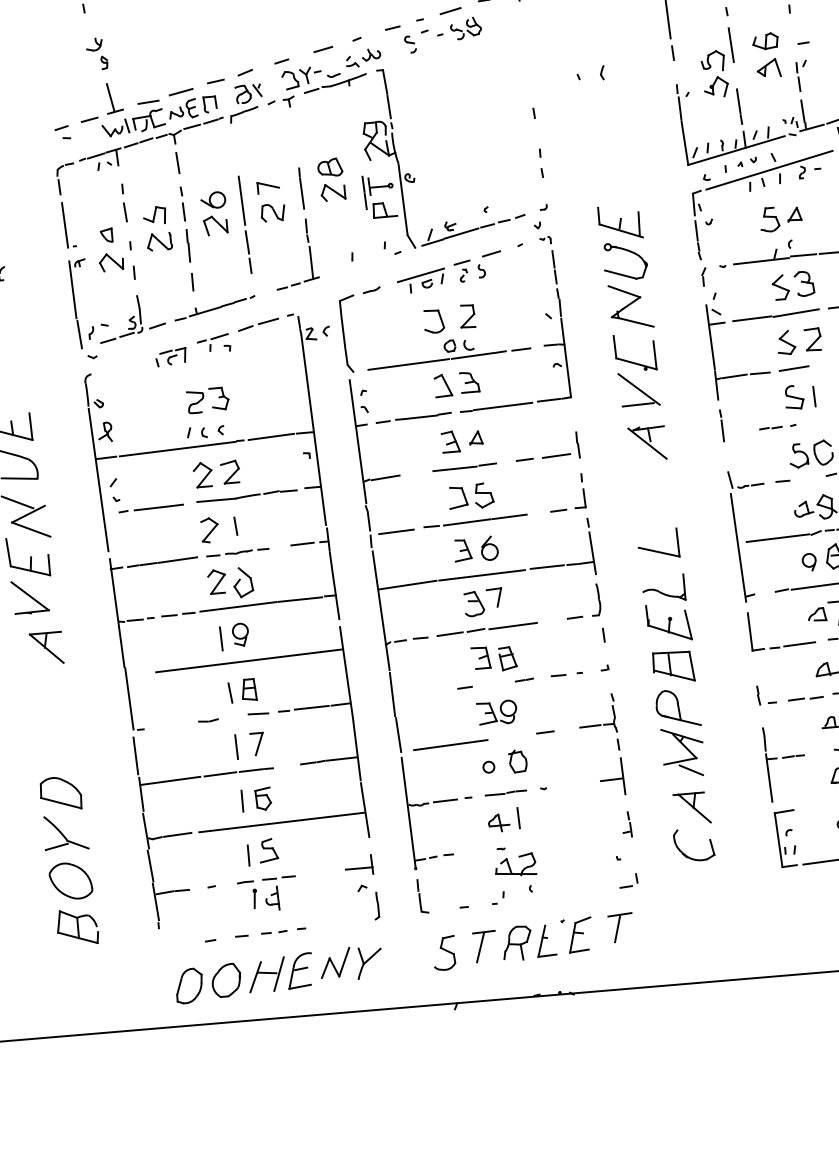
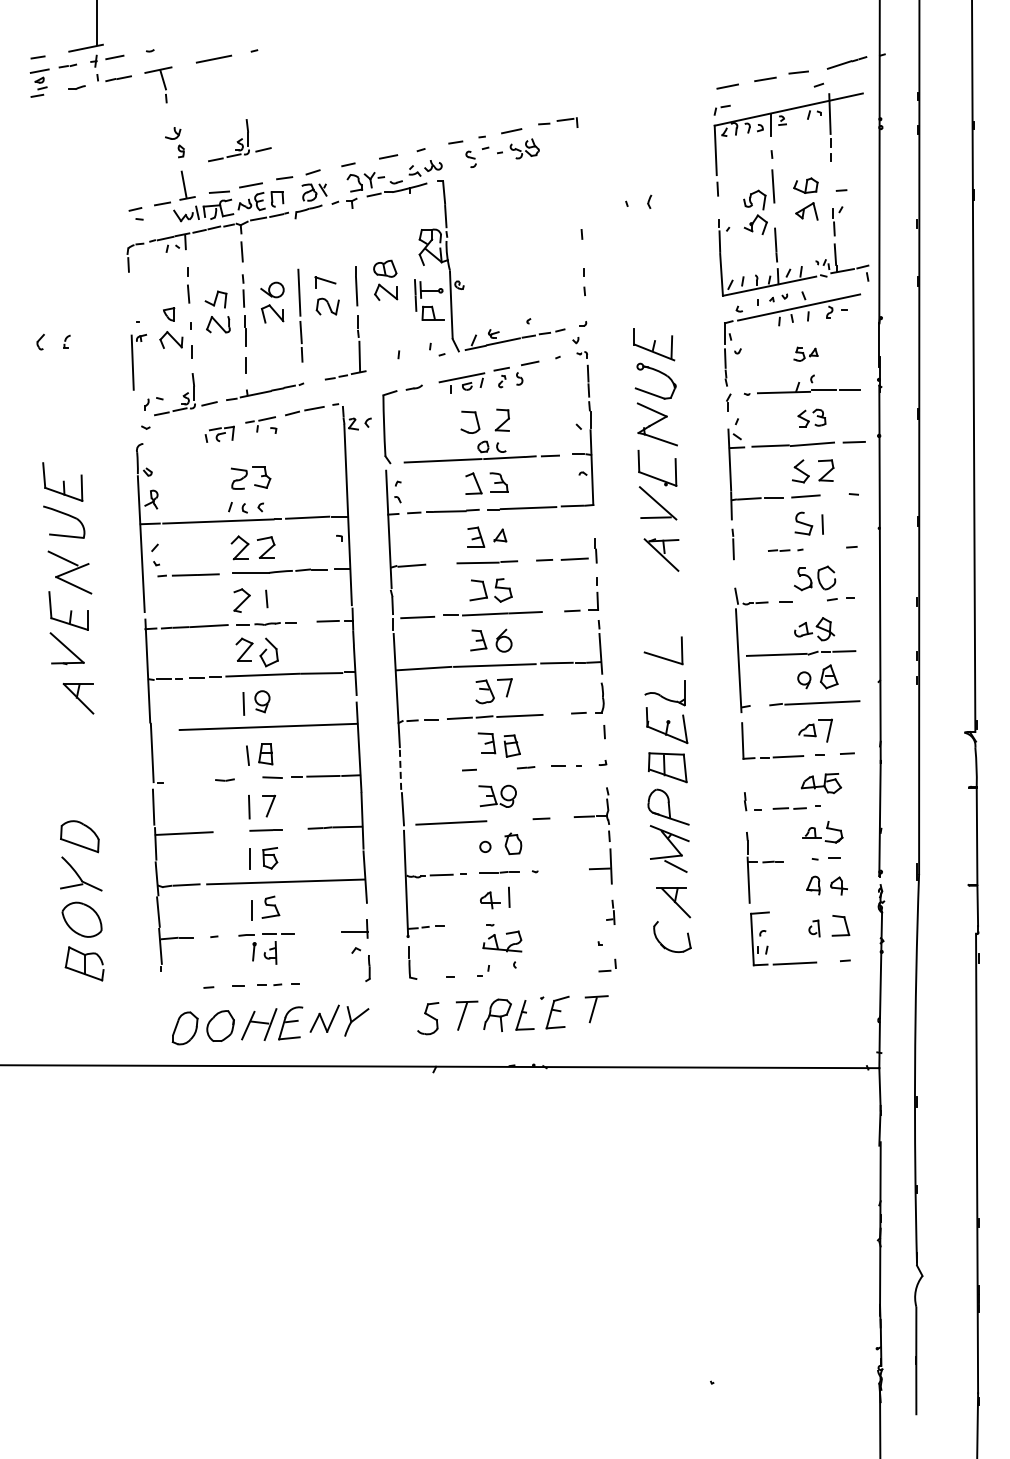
part: (164, 45) -> (239, 140), added
part: (780, 219) -> (805, 354), size x0.6
line: (64, 225) -> (130, 301), removed
part: (792, 286) -> (811, 418), size x0.7
line: (79, 334) -> (135, 405), removed
line: (392, 694) -> (400, 770), solid -> dashed
line: (220, 774) -> (231, 831), removed

